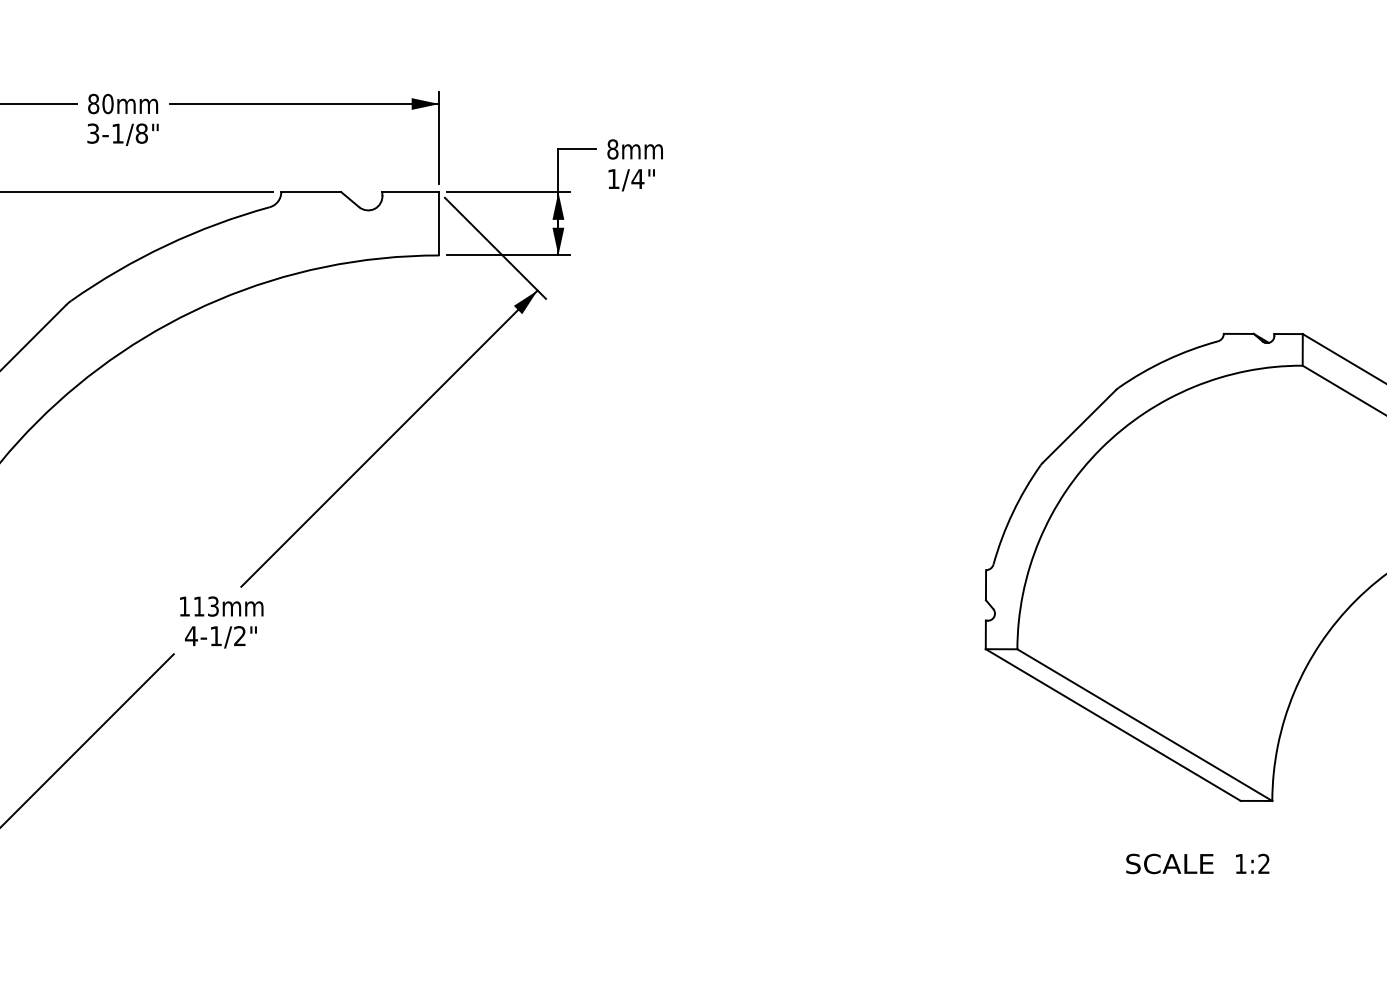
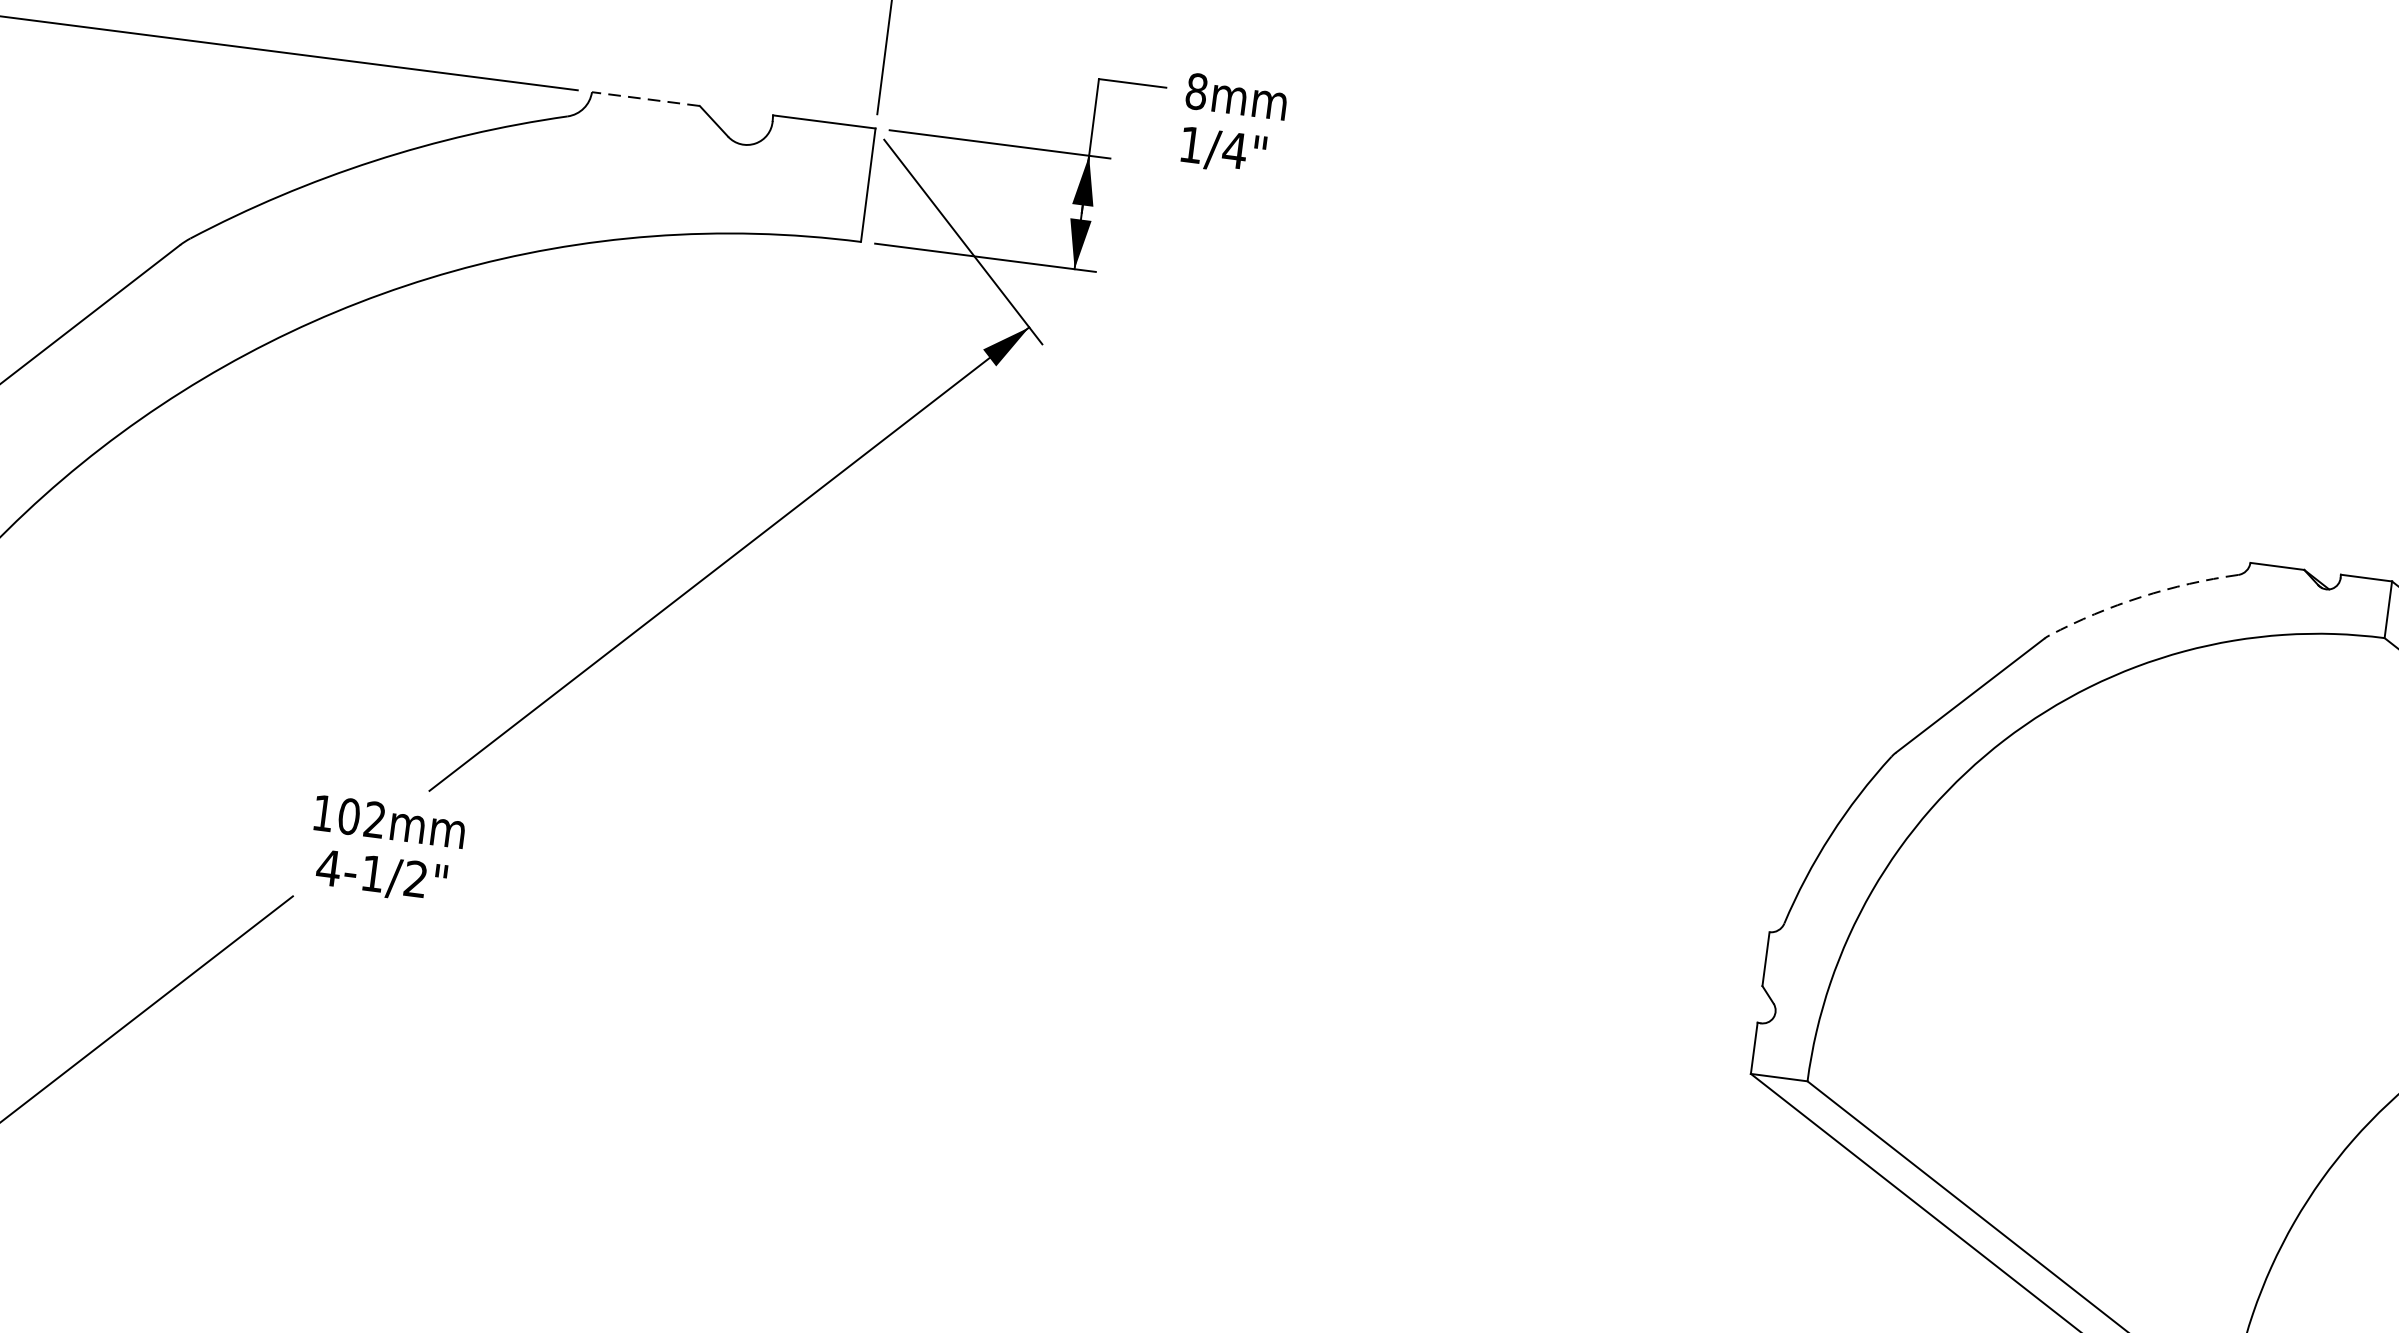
line: (310, 192) -> (644, 99), solid -> dashed
arc: (1166, 360) -> (2141, 597), solid -> dashed
text: (205, 606) -> (360, 817), 113 -> 102

